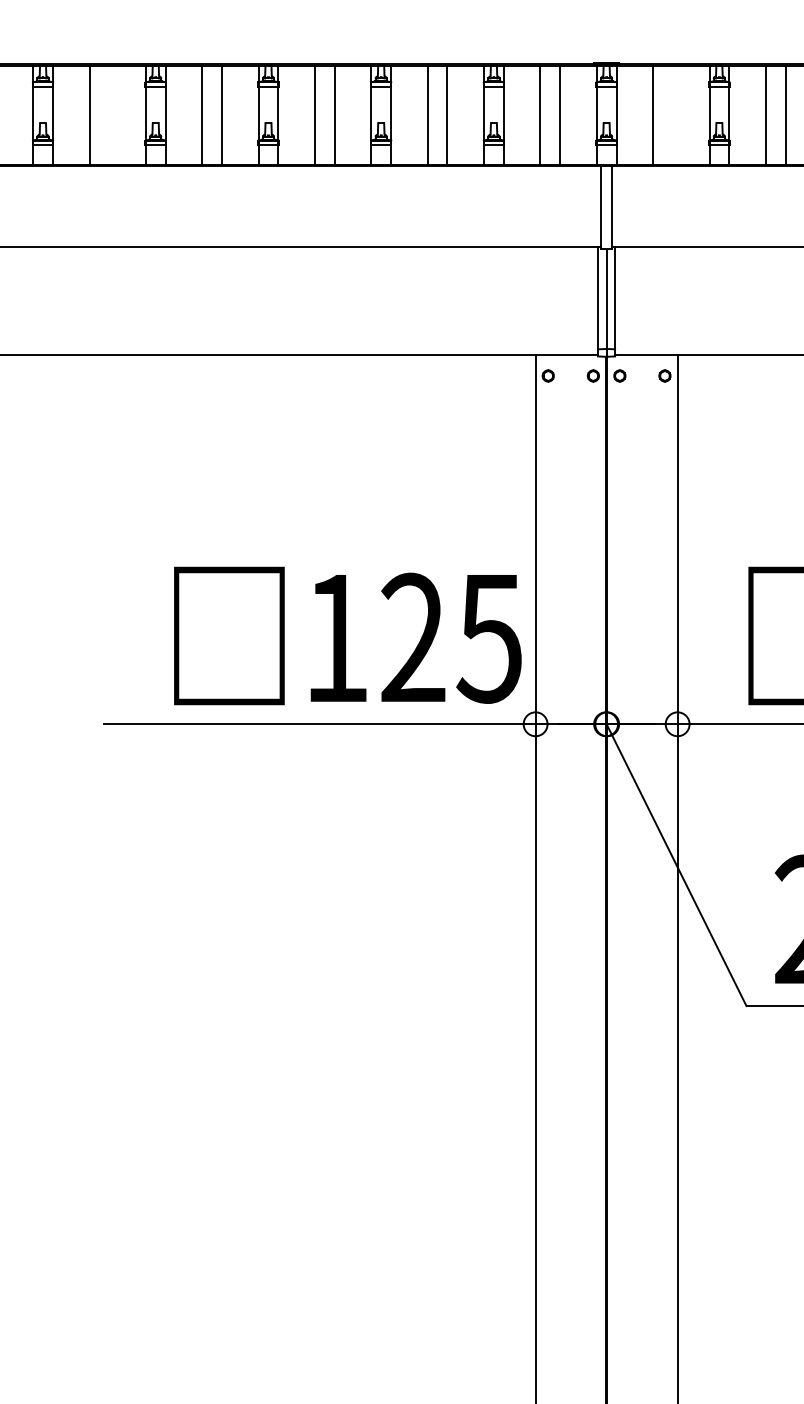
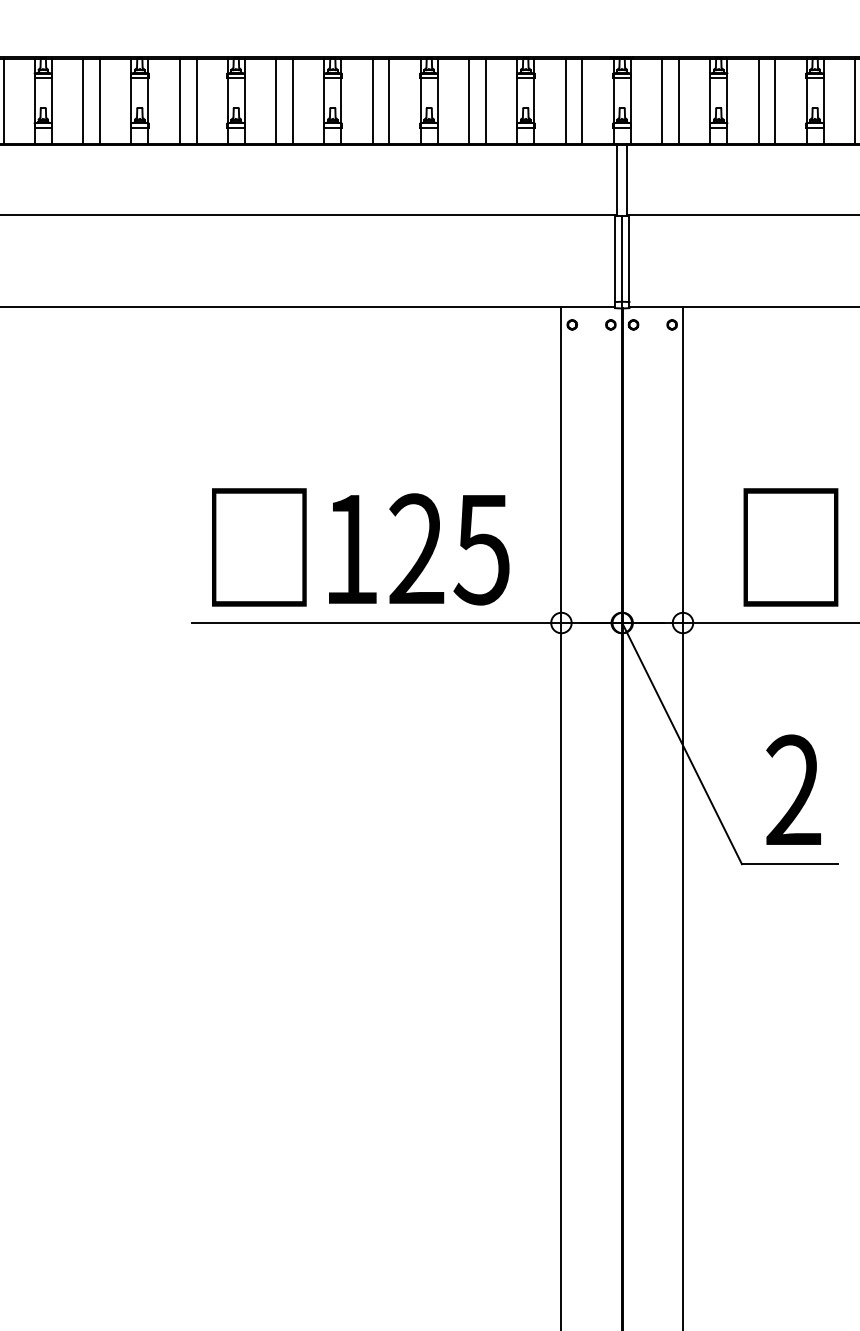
line: (109, 114) -> (196, 101), added
line: (672, 114) -> (678, 101), added
text: (347, 636) -> (360, 547), moved

